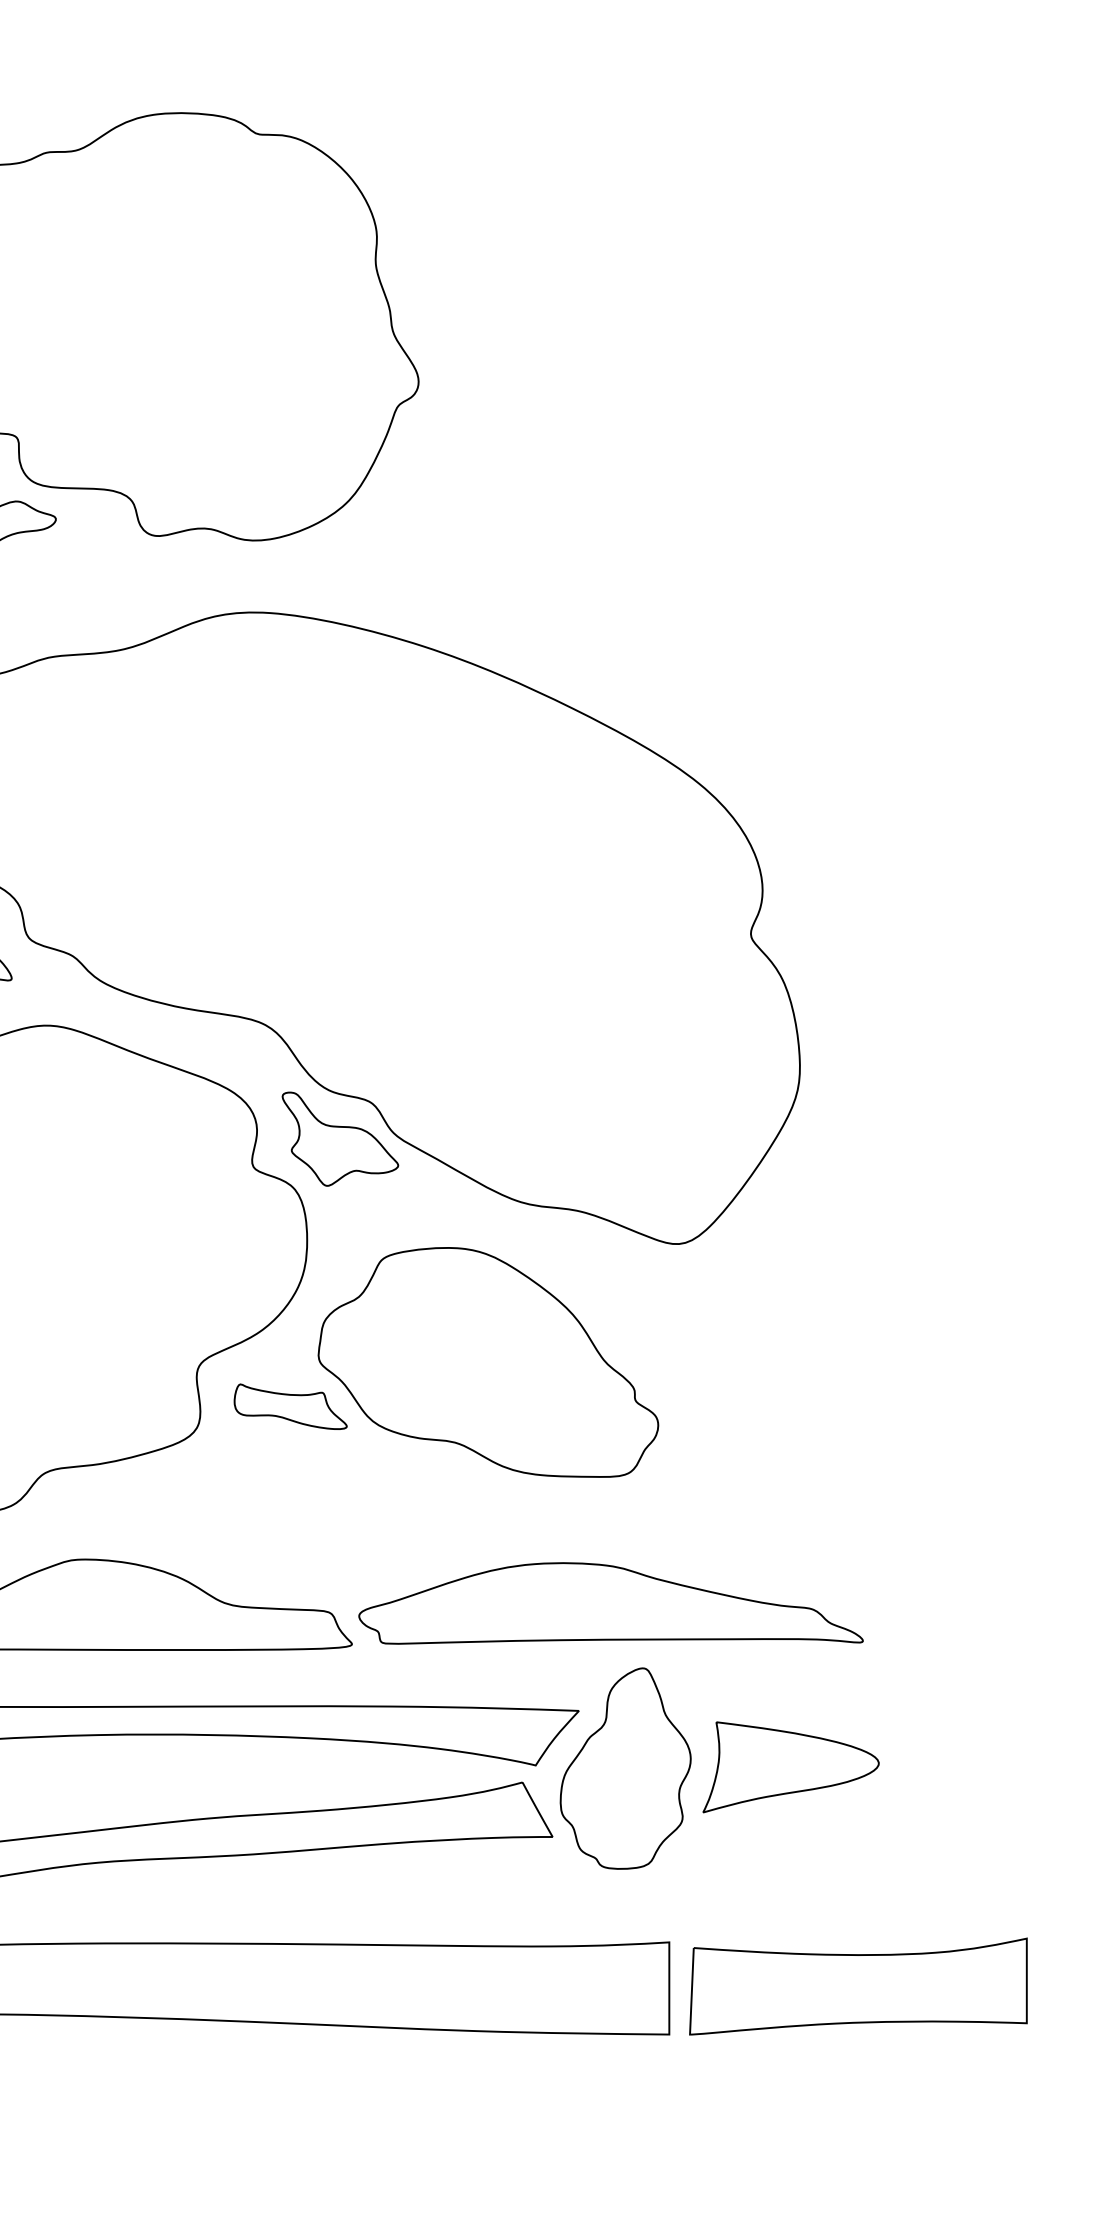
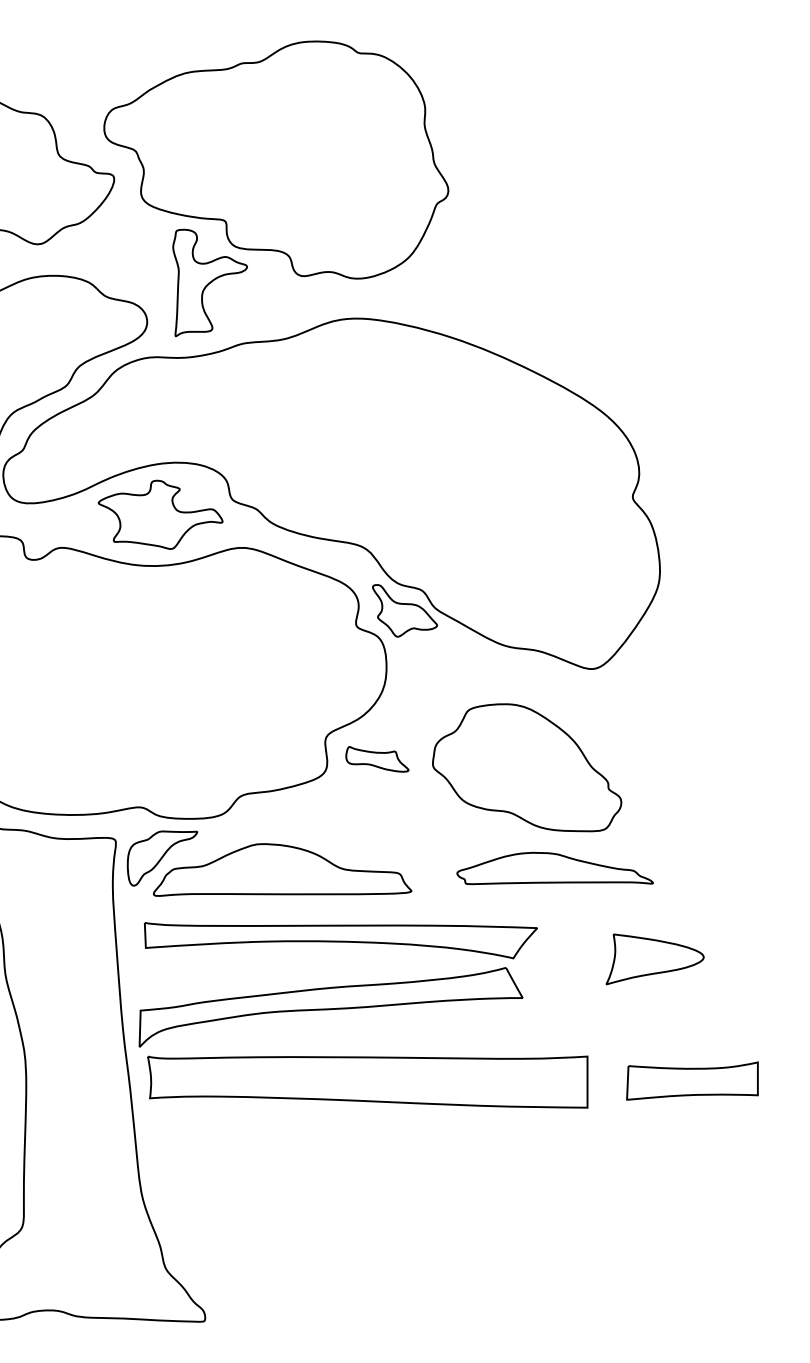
part: (489, 1361) -> (527, 767), moved
part: (609, 1603) -> (554, 868), size x0.7
part: (626, 1767) -> (563, 959), removed
part: (858, 1985) -> (692, 1080), size x0.7

